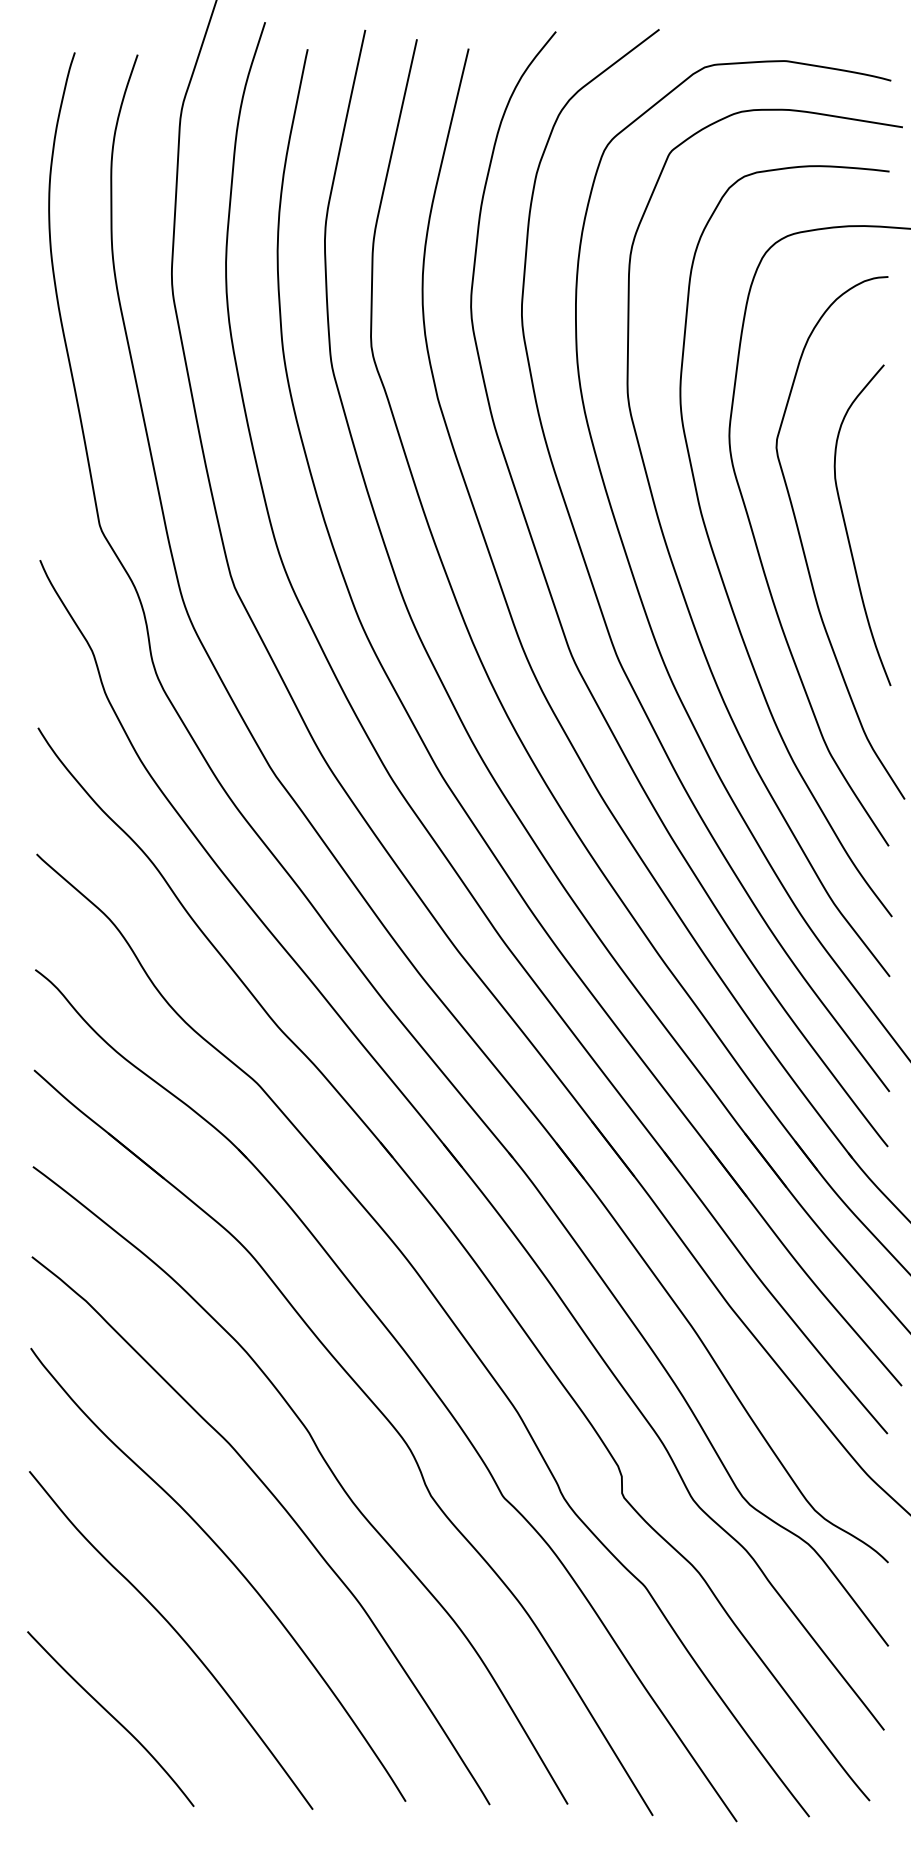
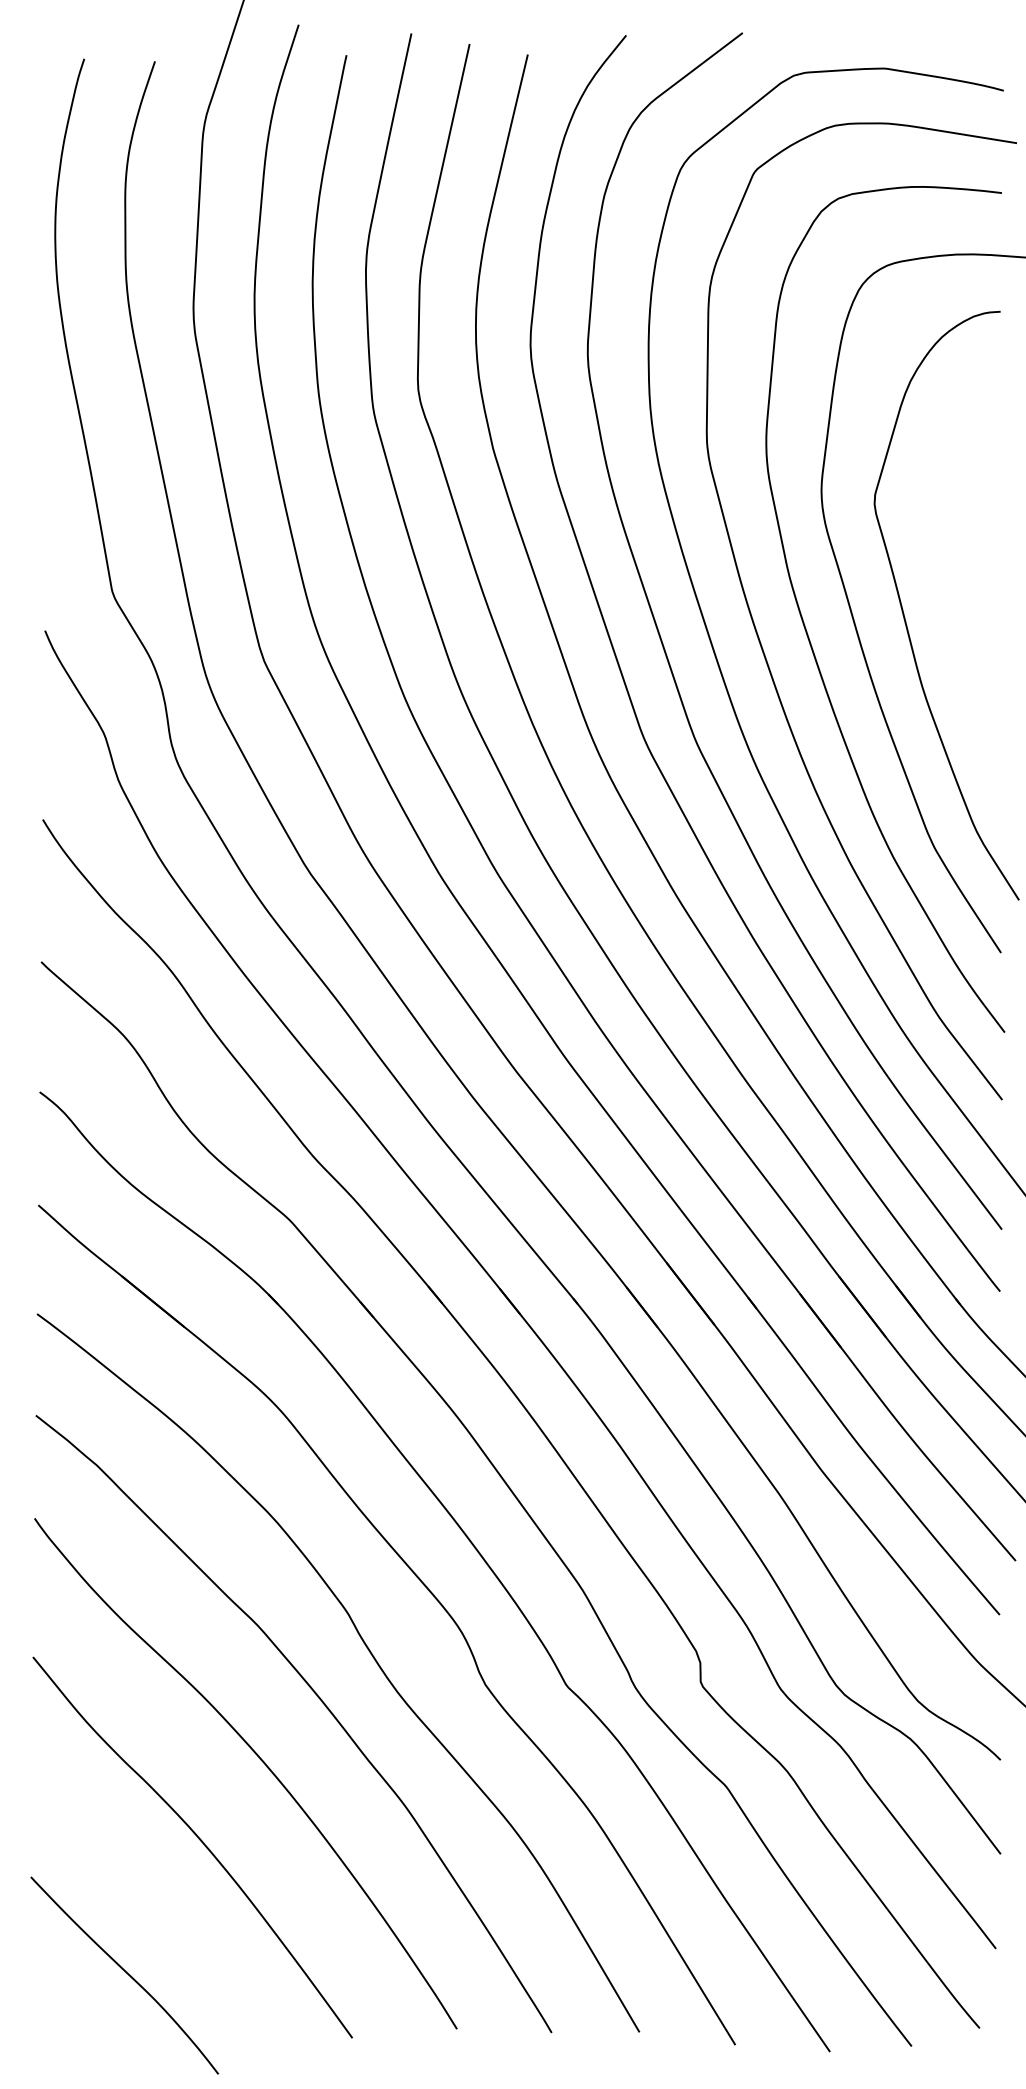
curve: (847, 529) -> (954, 596), removed
curve: (112, 1717) -> (126, 1973), moved

